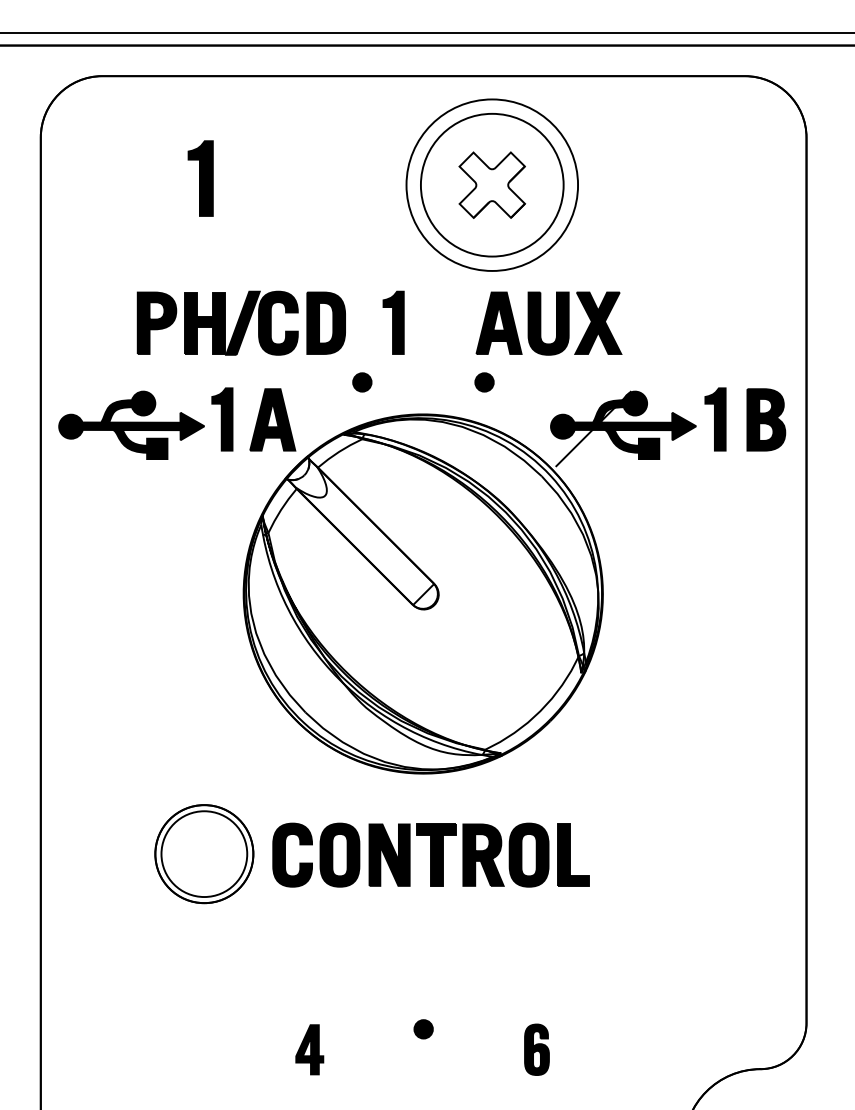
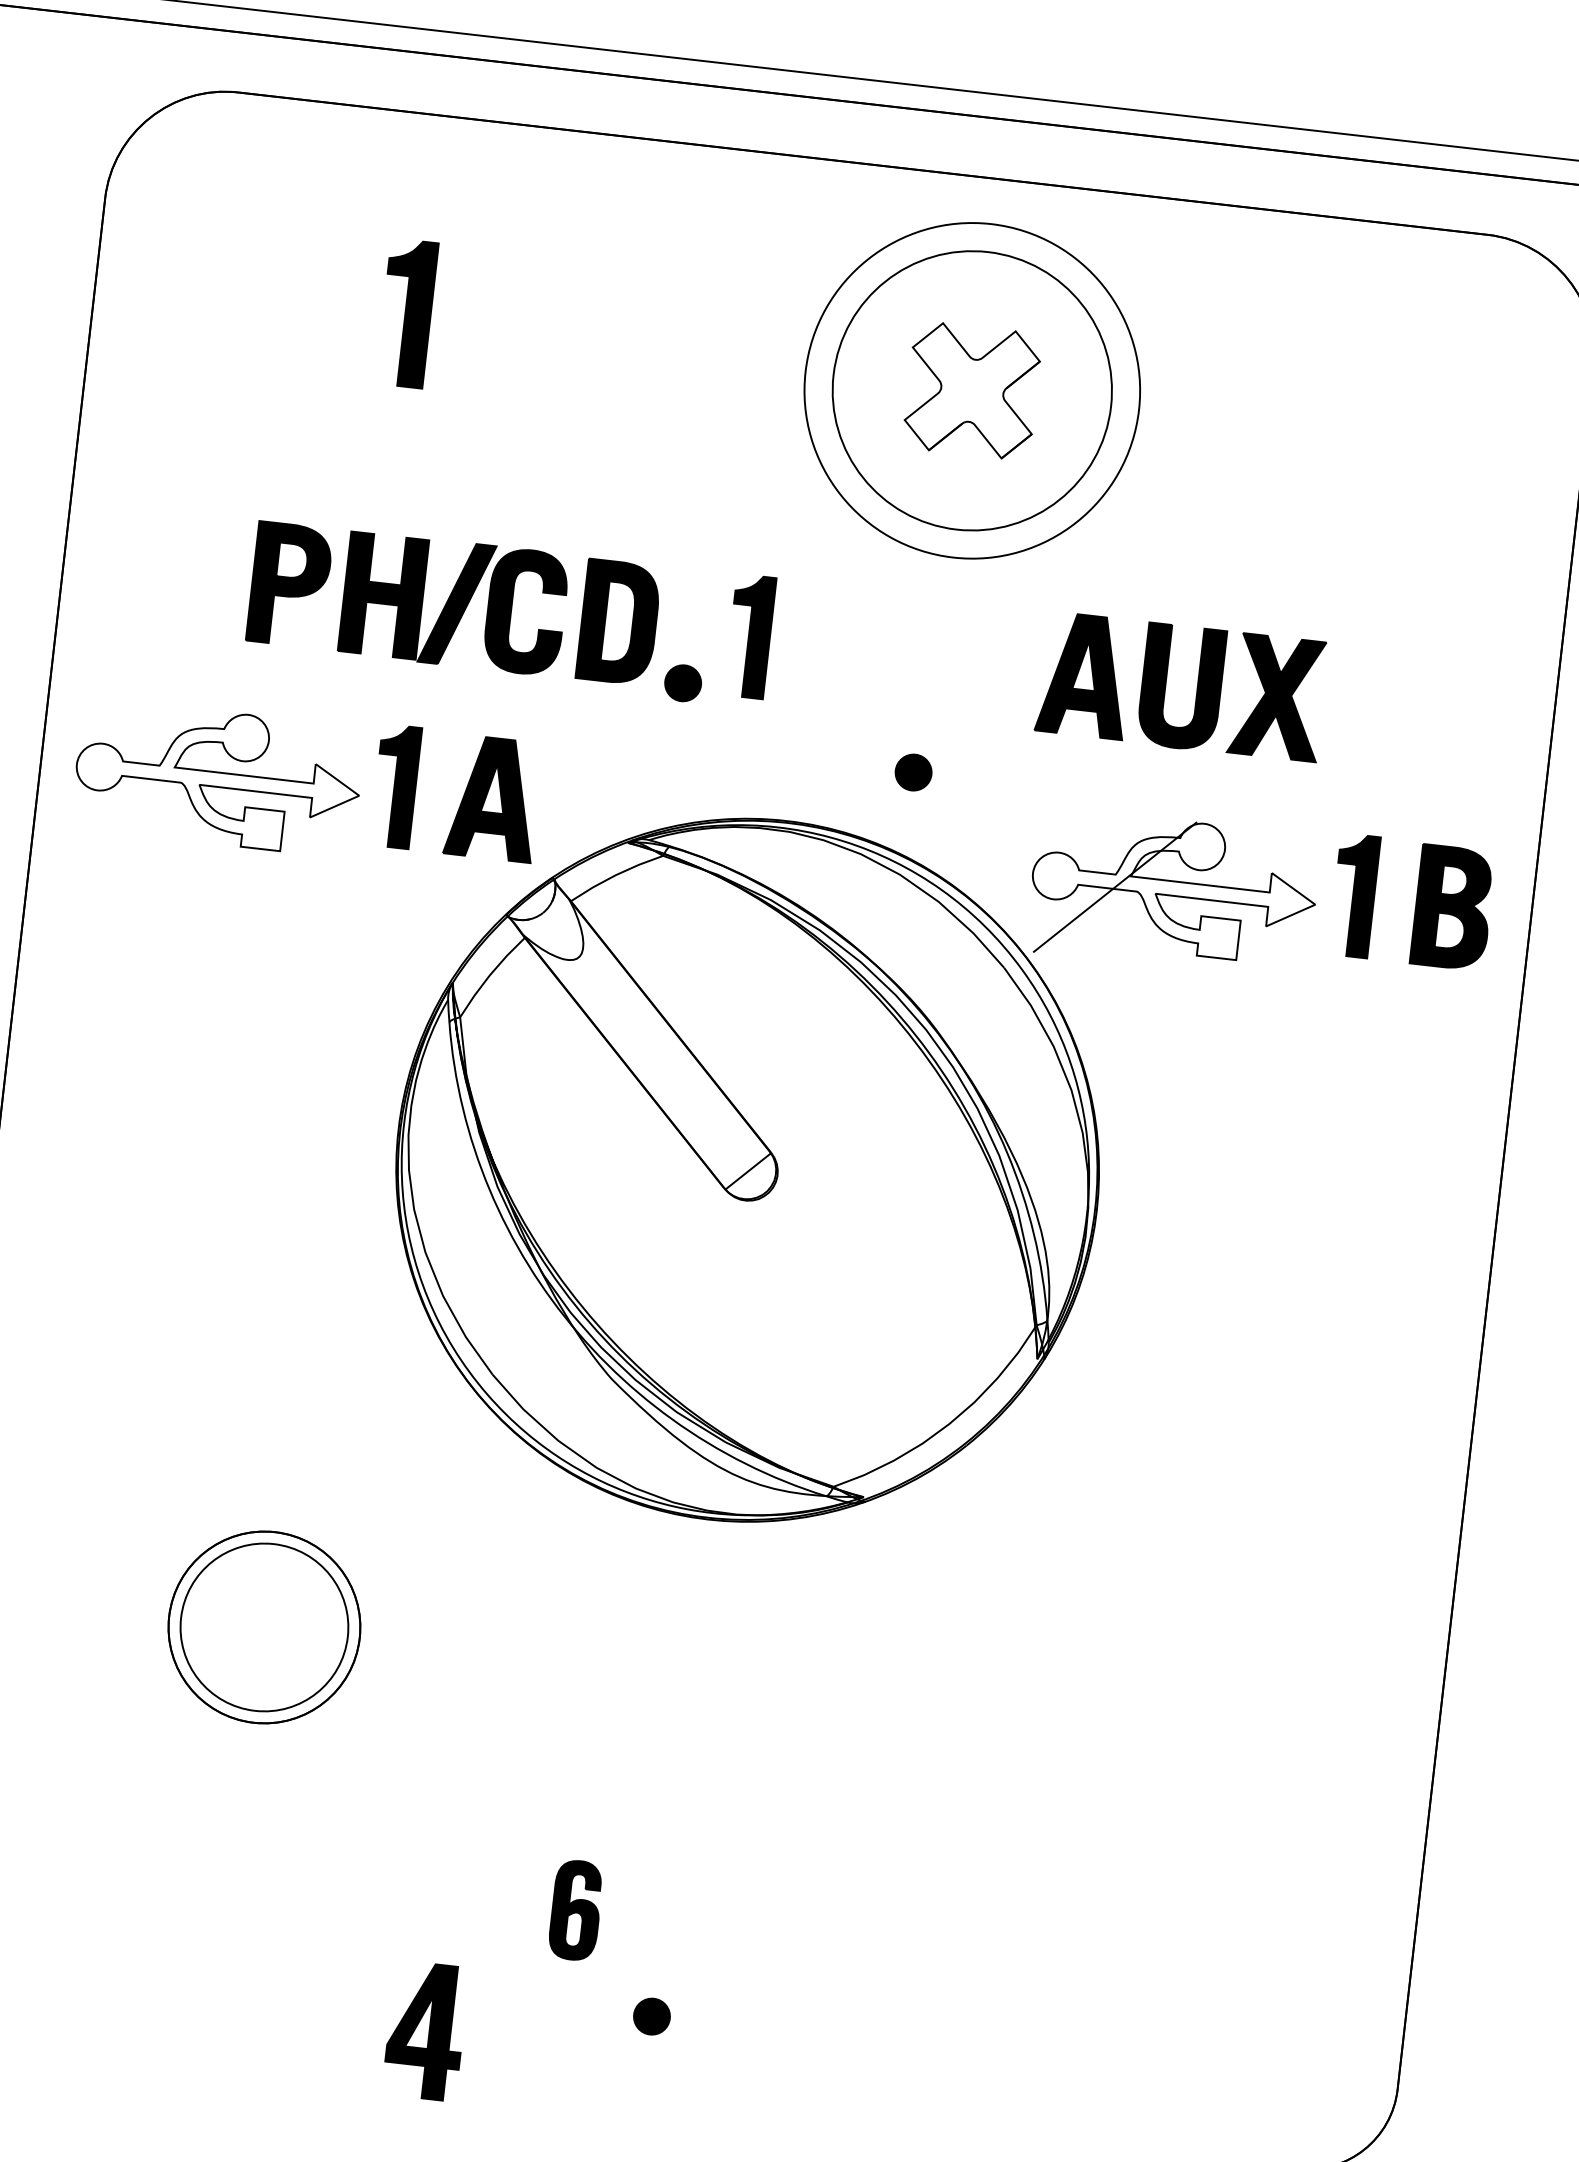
part: (541, 323) -> (1167, 685), moved
part: (362, 382) -> (683, 683), moved
fill: (131, 425) -> (217, 778), removed
fill: (623, 425) -> (1174, 887), removed
part: (430, 854) -> (703, 1678), removed
part: (309, 1049) -> (425, 2030), size x1.4
part: (536, 1049) -> (575, 1909), moved

